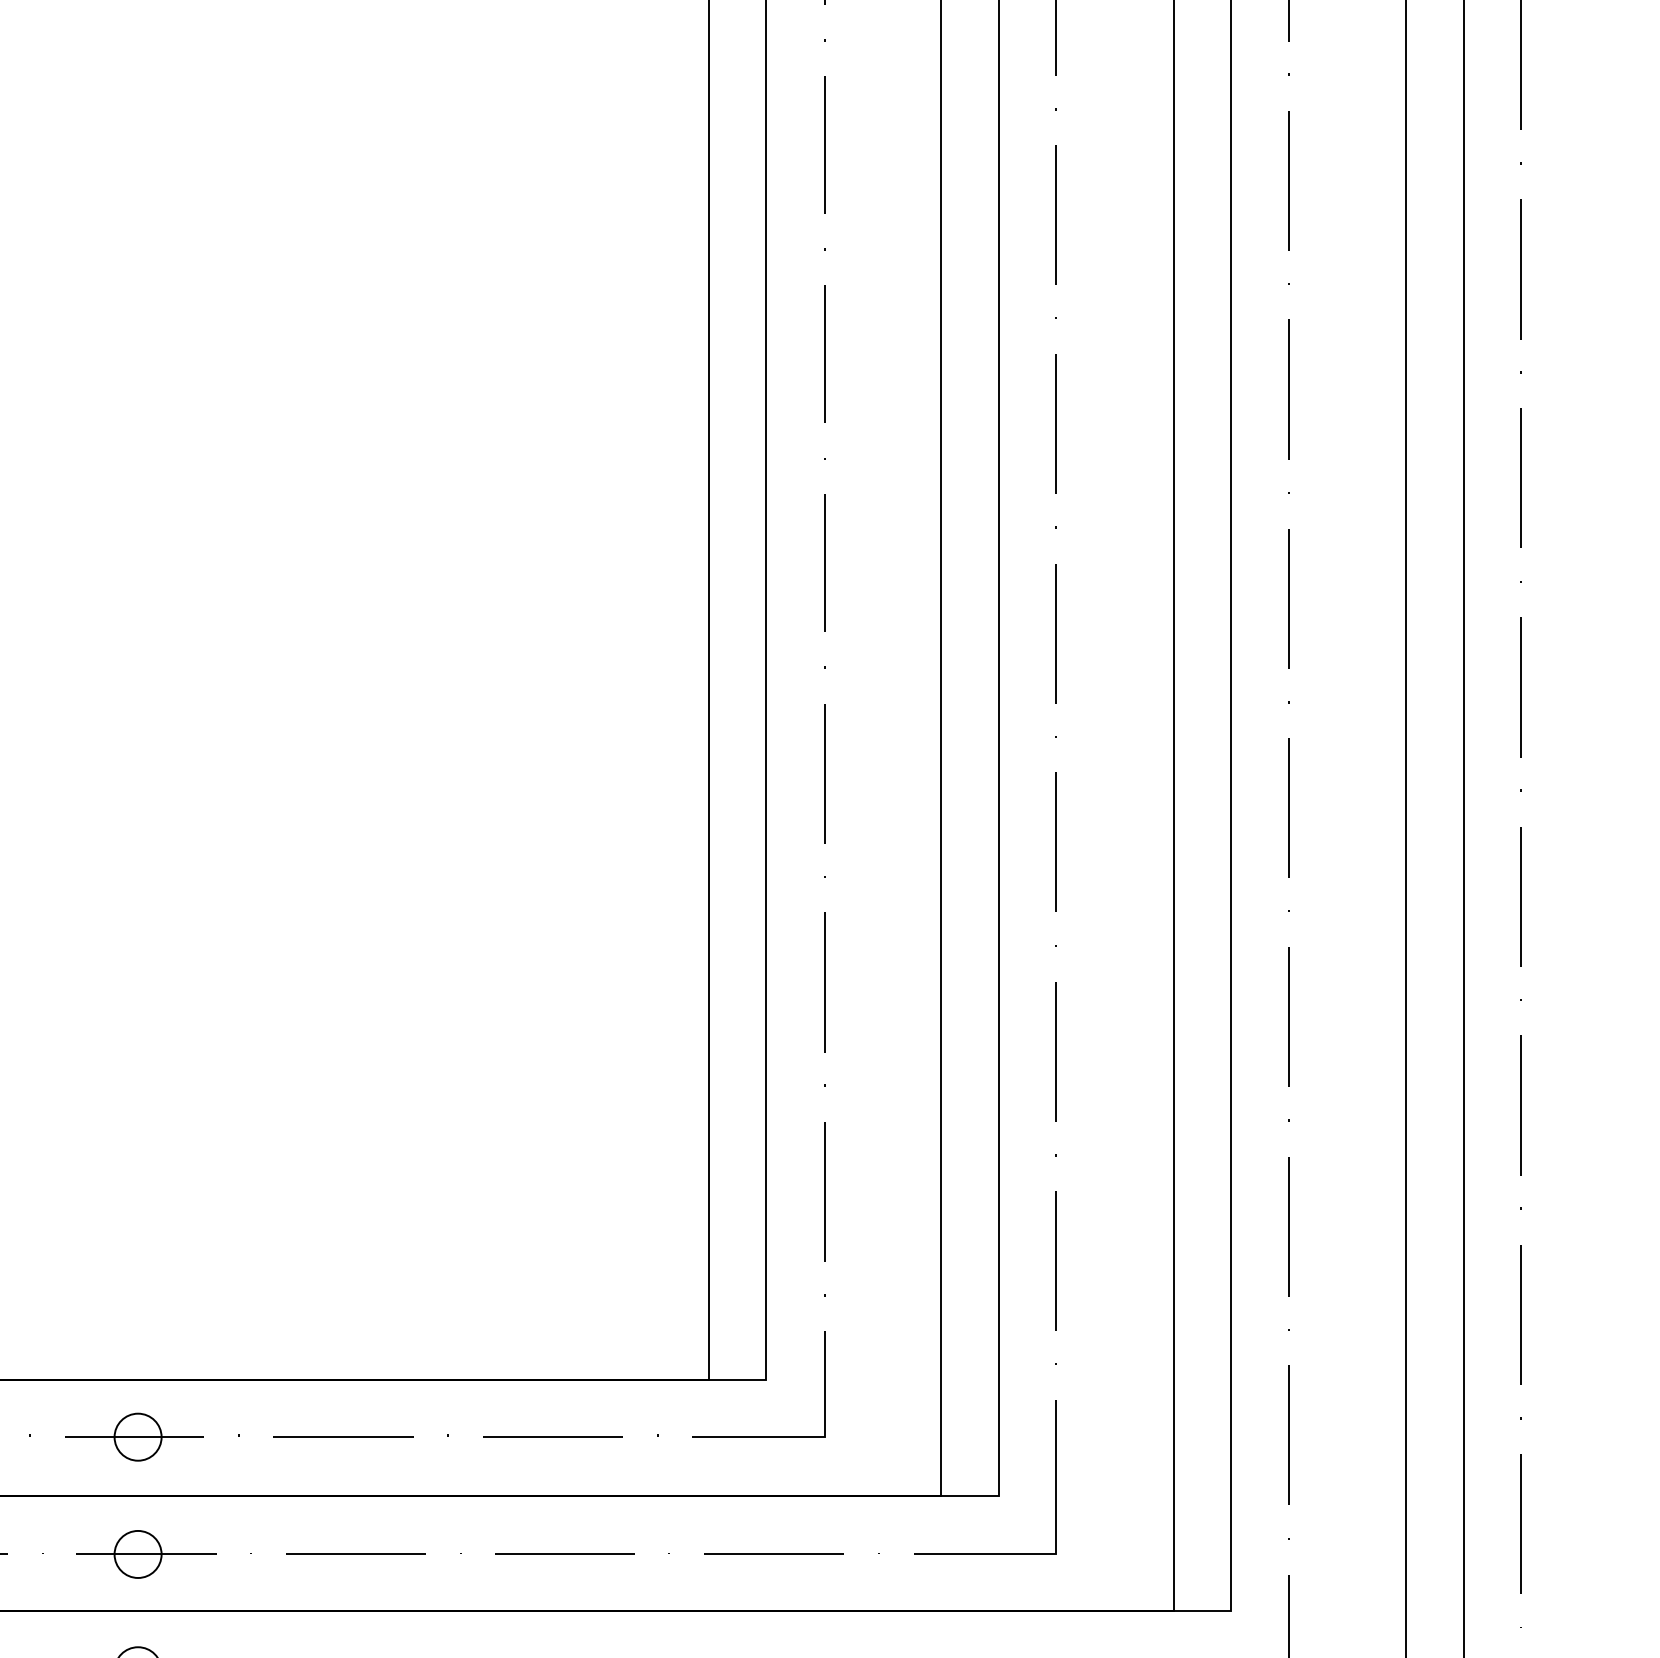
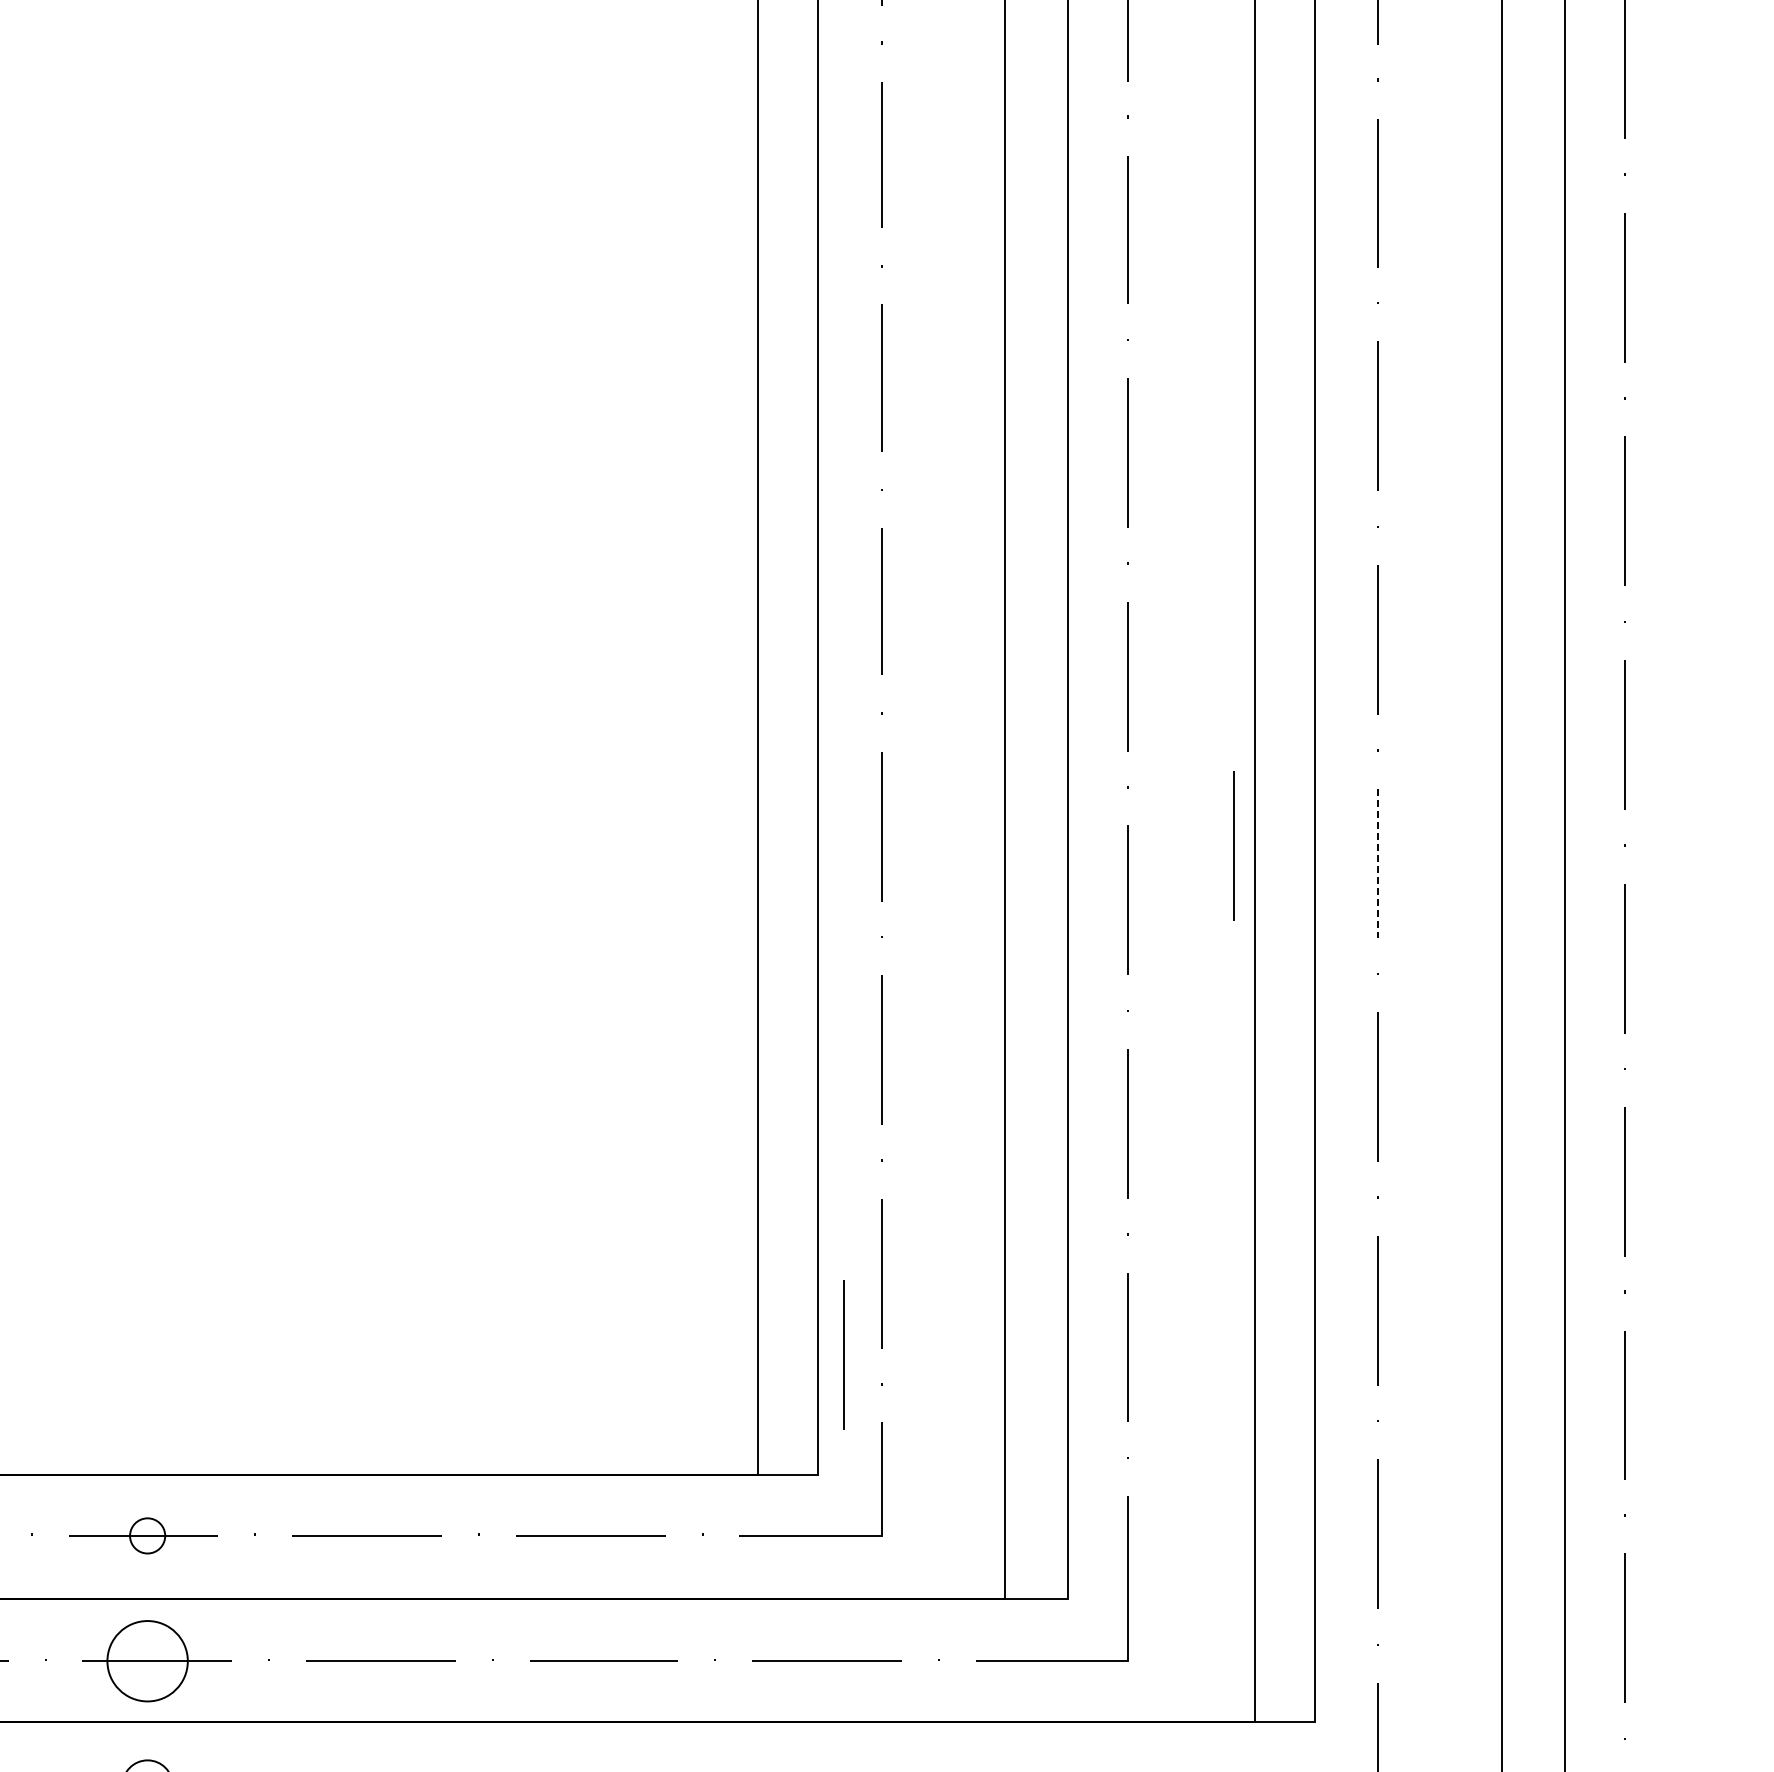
line: (1154, 791) -> (1233, 845), added
line: (1289, 808) -> (1377, 864), solid -> dashed
line: (789, 1267) -> (843, 1354), added
circle: (137, 1436) -> (147, 1535), size x0.7
circle: (137, 1554) -> (147, 1661), size x1.6

